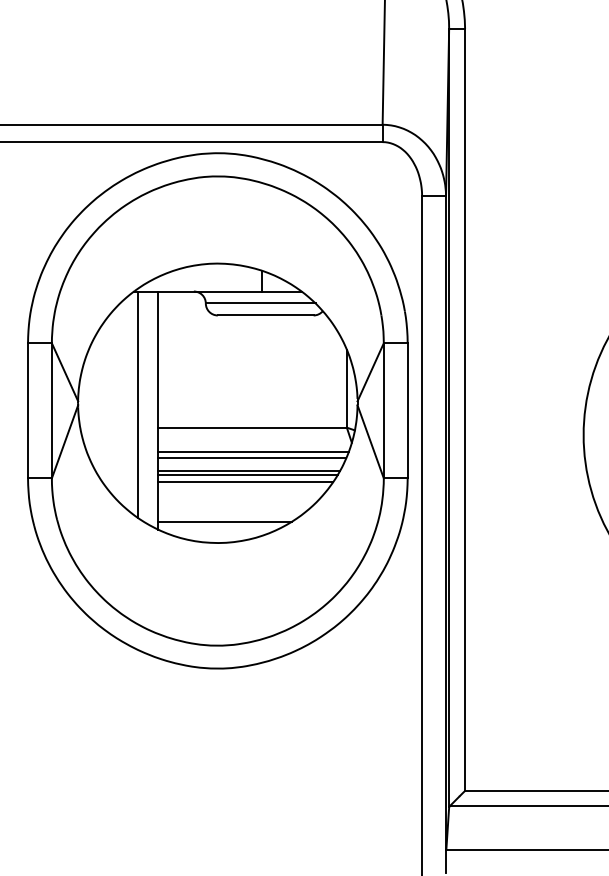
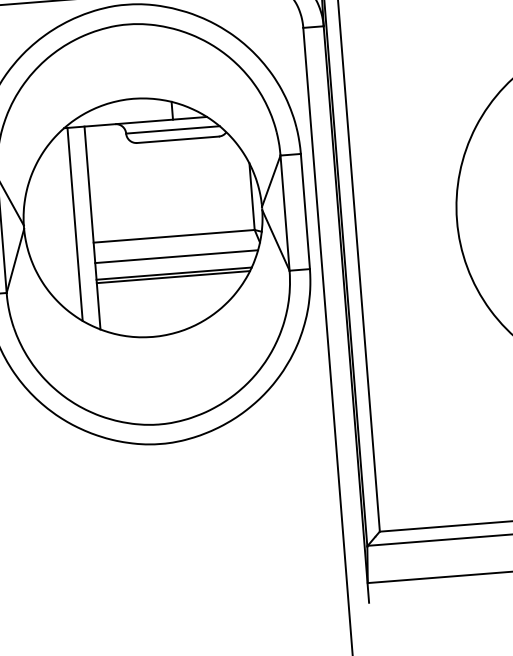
line: (251, 458) -> (175, 262), removed
line: (245, 482) -> (171, 283), removed
line: (224, 522) -> (156, 319), removed

